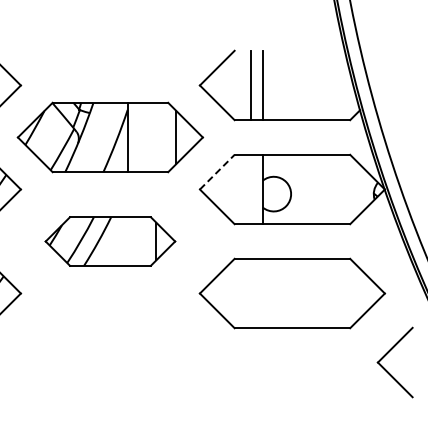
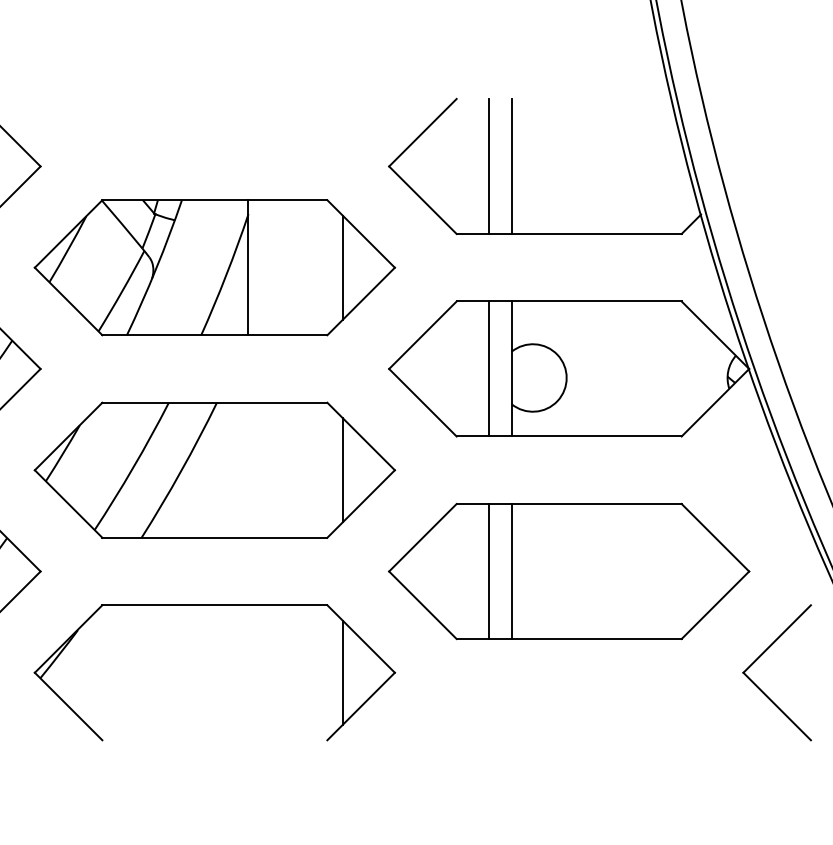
line: (217, 172) -> (423, 335), dashed -> solid
line: (251, 189) -> (489, 368), added
part: (110, 241) -> (215, 470), size x1.43
line: (251, 293) -> (489, 571), added
line: (262, 293) -> (510, 571), added
part: (110, 311) -> (215, 606), added
part: (387, 354) -> (762, 657), moved

